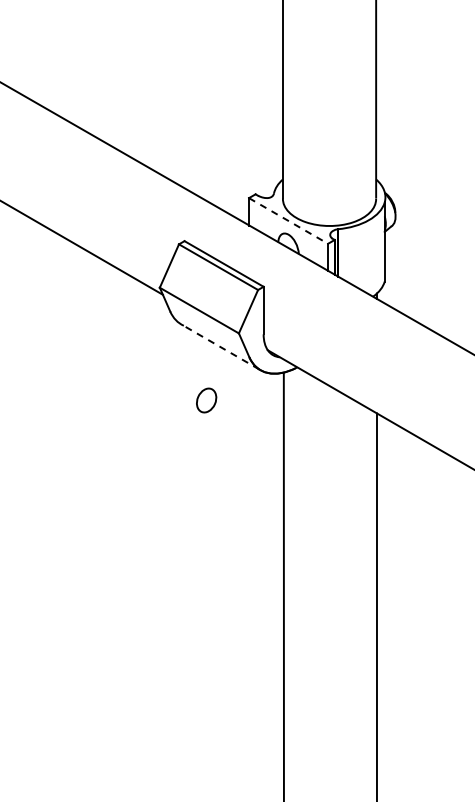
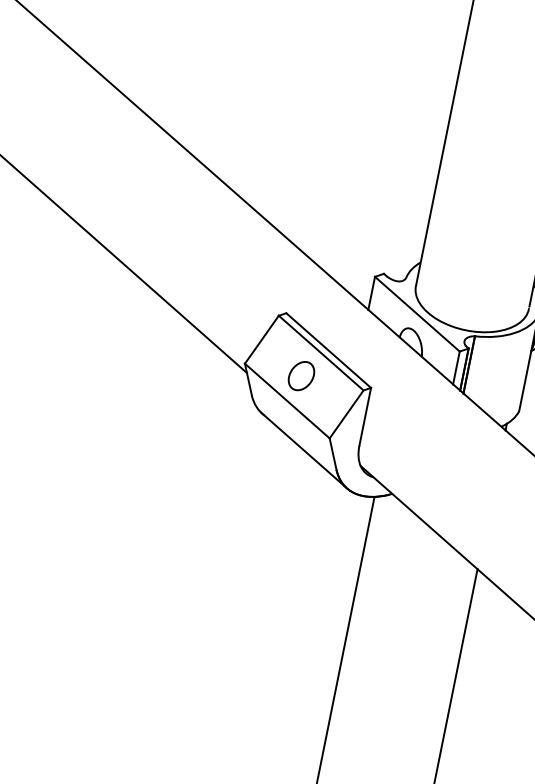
line: (288, 220) -> (417, 313), dashed -> solid
line: (219, 346) -> (302, 449), dashed -> solid
part: (206, 400) -> (301, 376), moved

